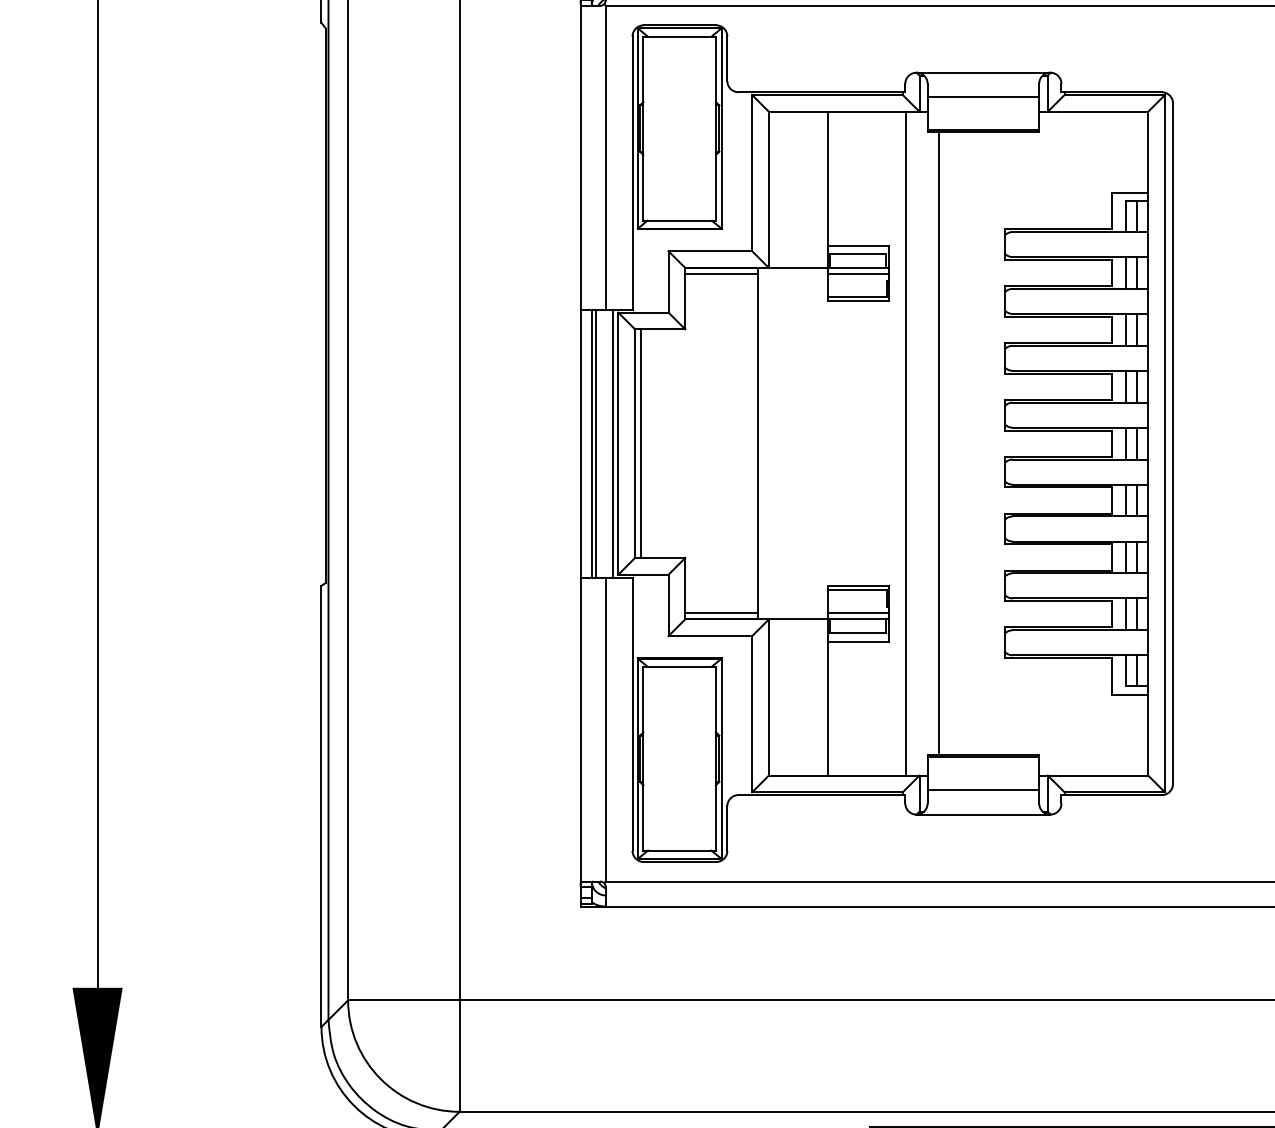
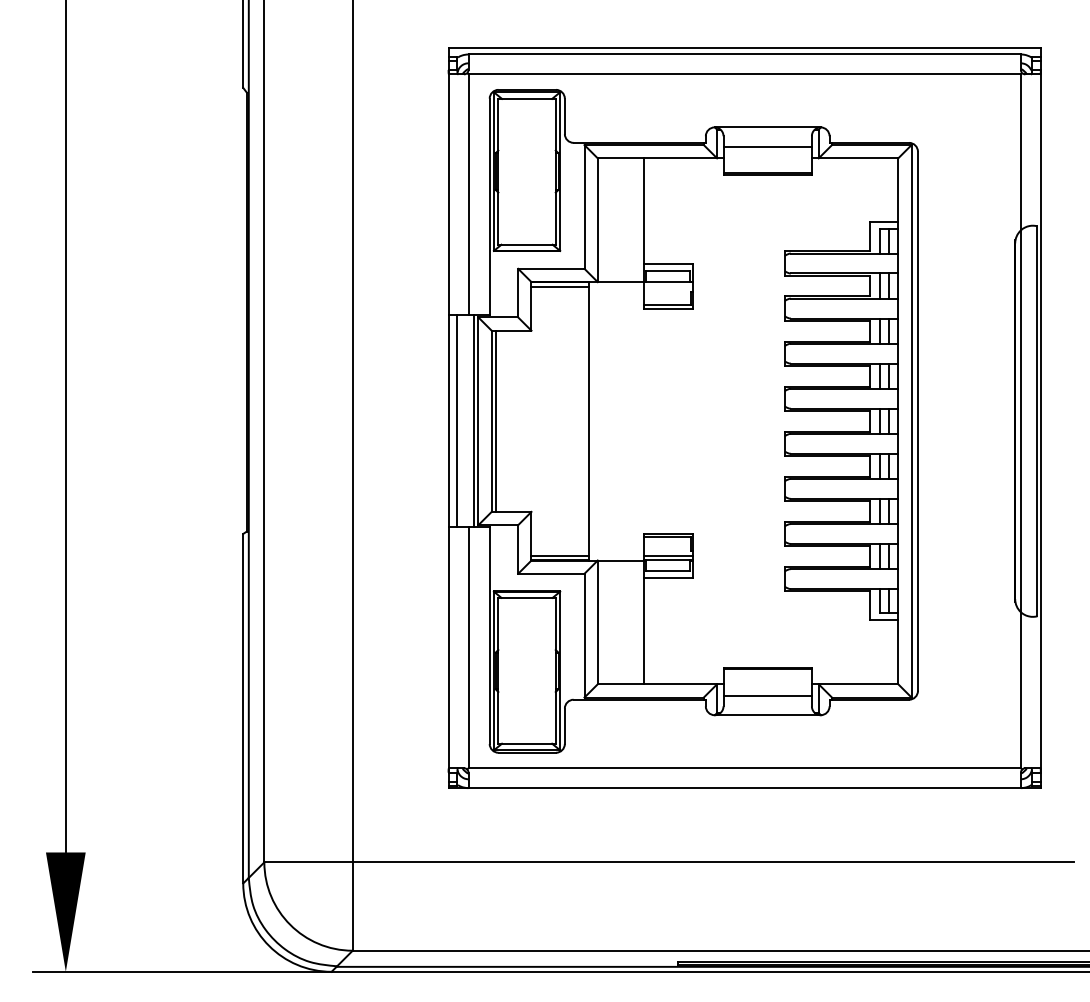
line: (858, 273) -> (668, 286), removed
line: (938, 442) -> (732, 420), removed
line: (595, 443) -> (460, 421), removed
line: (906, 443) -> (706, 421), removed

